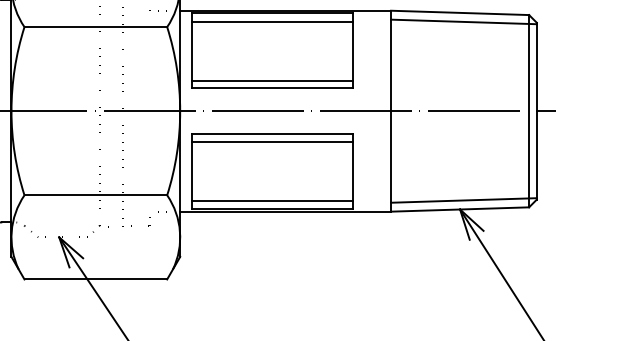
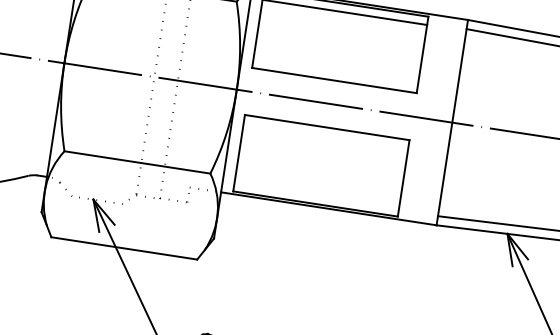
line: (271, 80) -> (334, 72), removed
line: (271, 141) -> (325, 134), removed
line: (271, 200) -> (316, 195), removed

